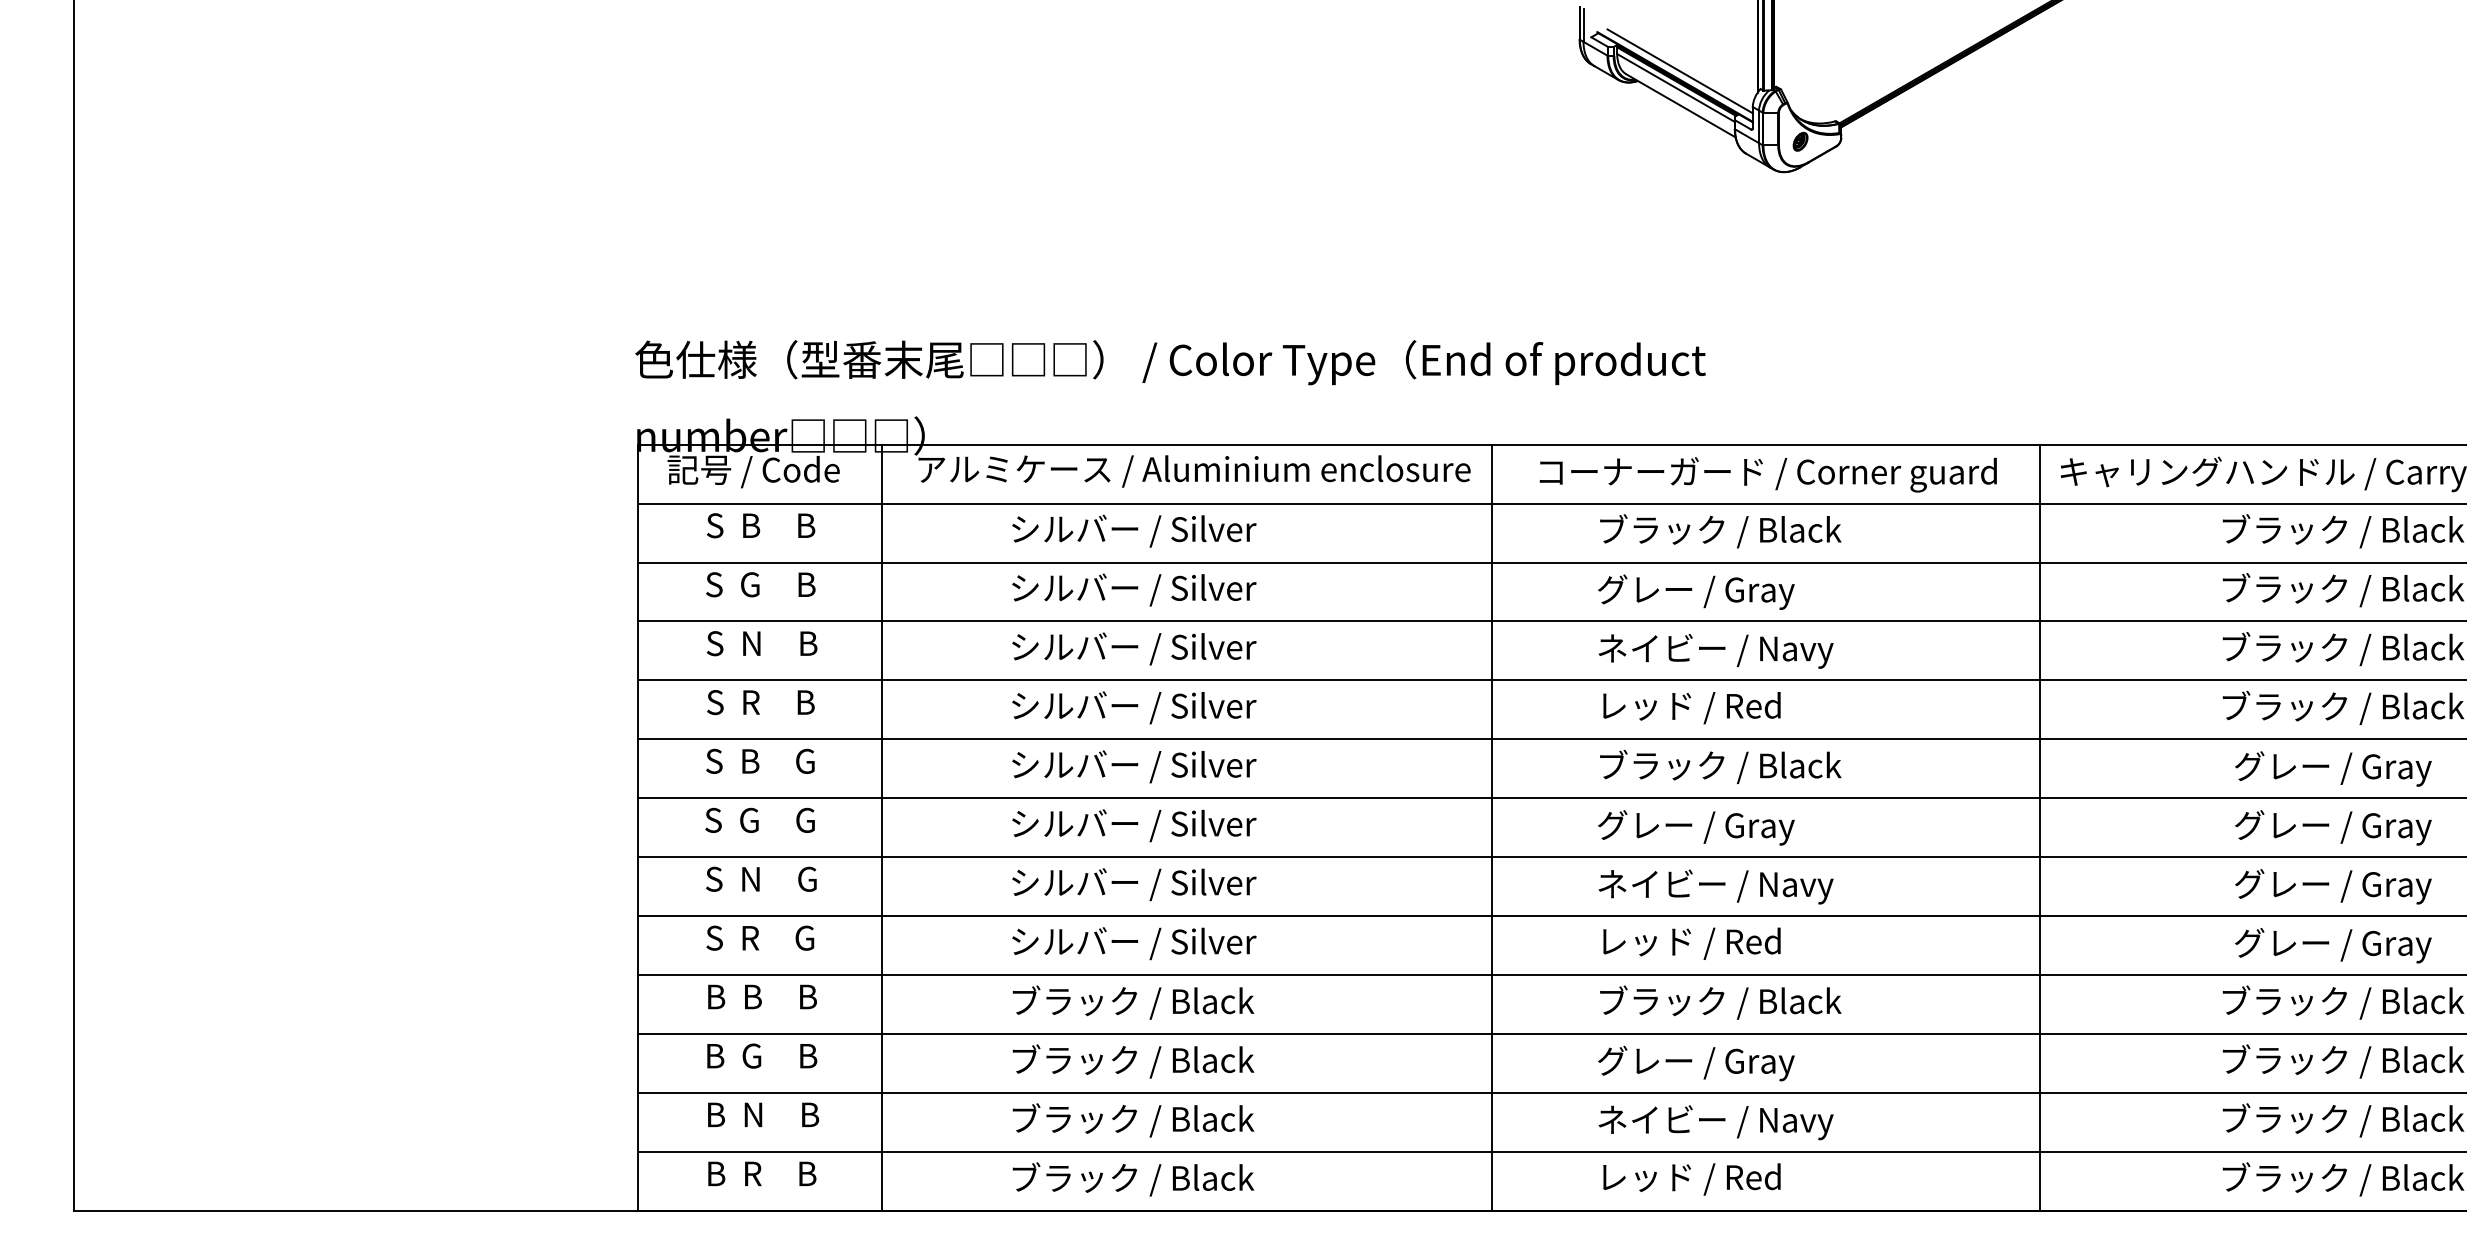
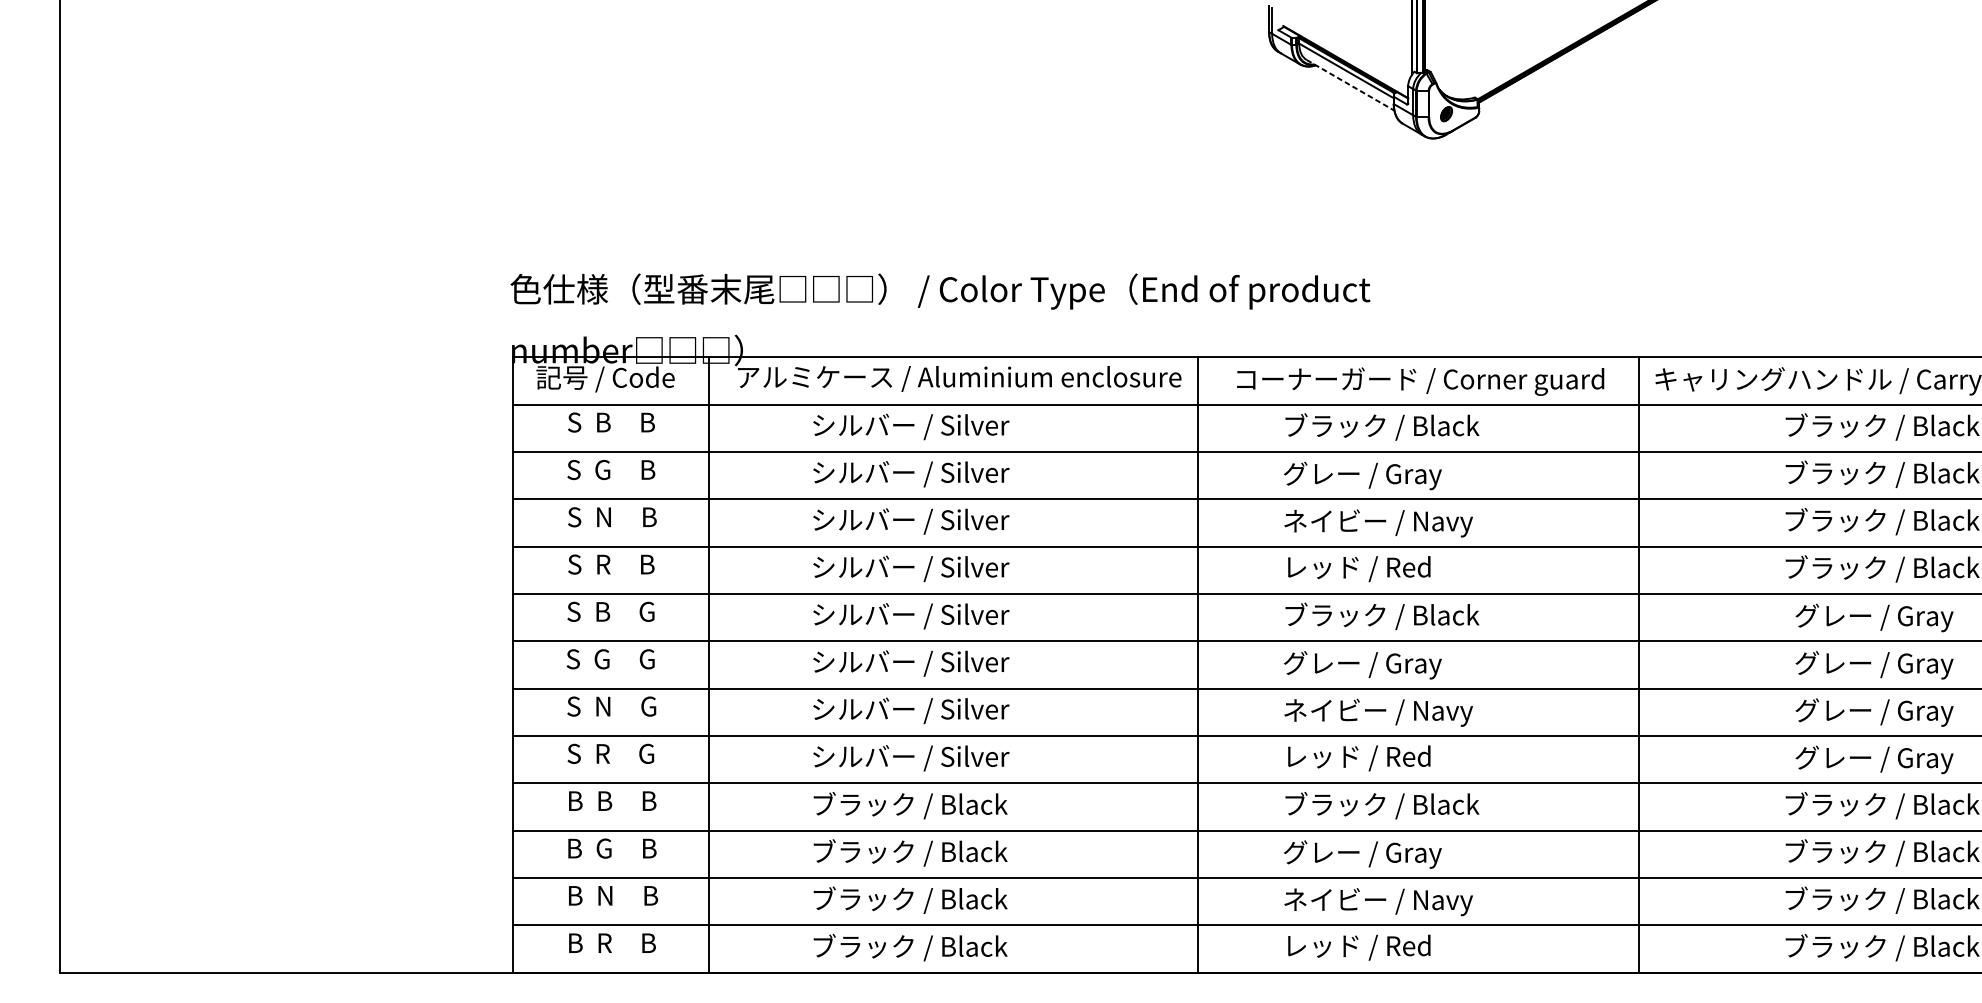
line: (1679, 71) -> (1349, 57), removed
line: (1681, 106) -> (1350, 85), solid -> dashed

